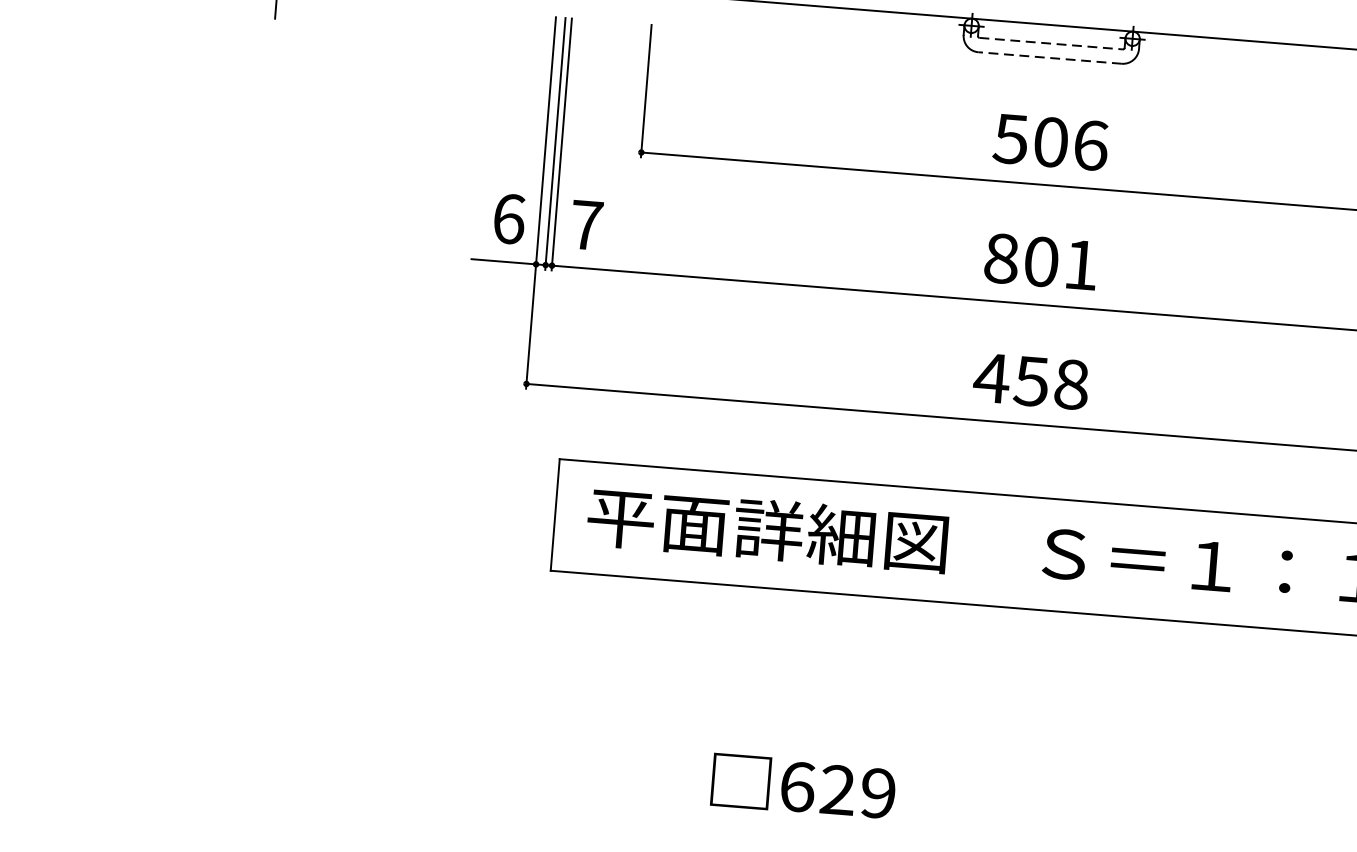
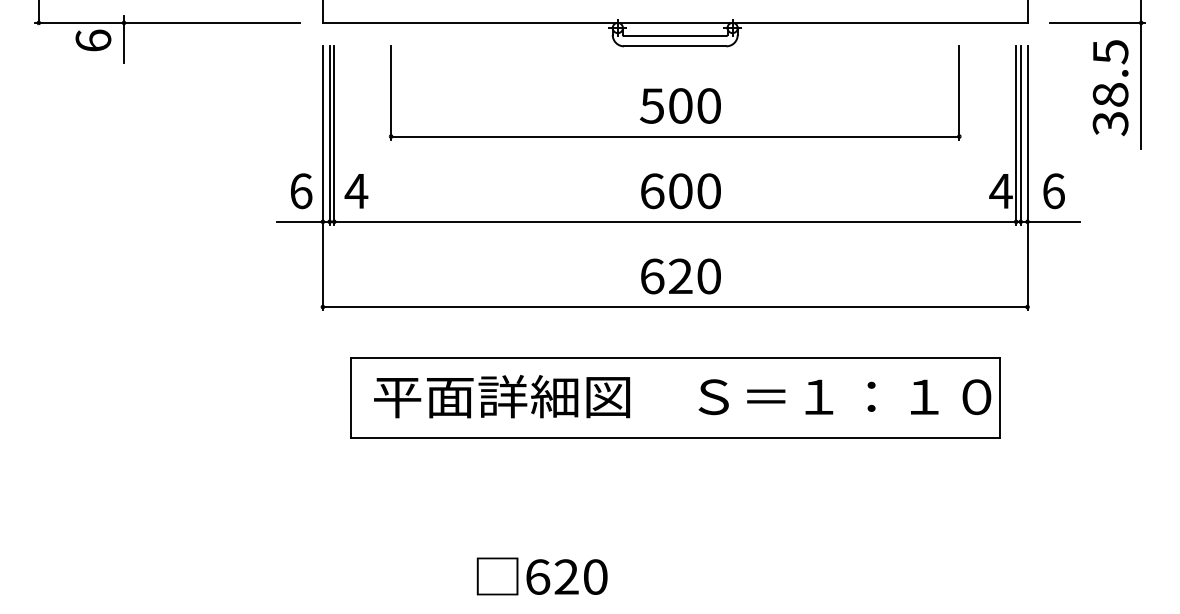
line: (1051, 44) -> (675, 36), dashed -> solid
line: (1049, 58) -> (674, 46), dashed -> solid
text: (1091, 144) -> (709, 105), 506 -> 500
text: (586, 225) -> (356, 191), 7 -> 4
text: (1041, 262) -> (680, 191), 801 -> 600
text: (1031, 381) -> (680, 276), 458 -> 620
text: (878, 792) -> (595, 576), 629 -> 620

